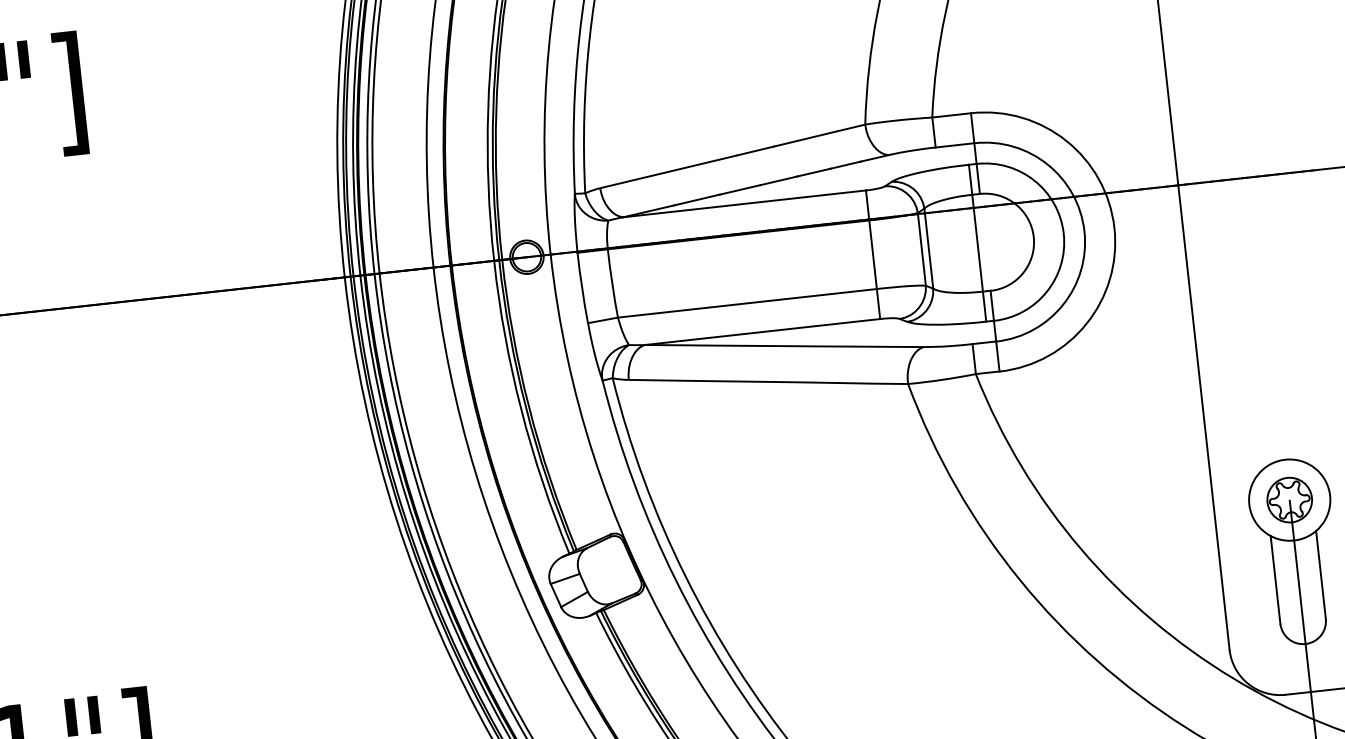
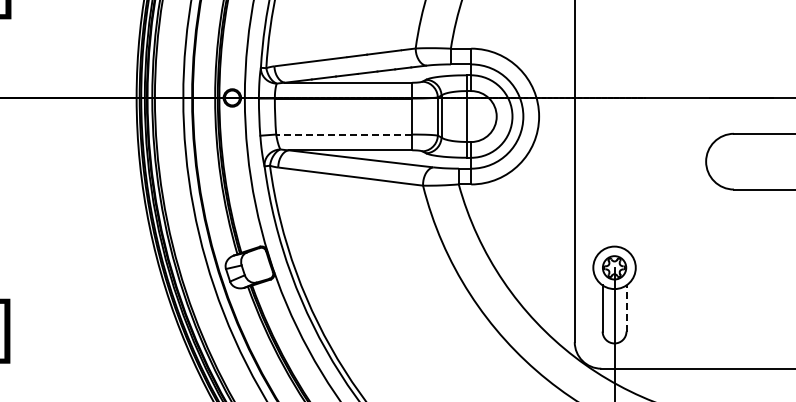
line: (746, 303) -> (343, 134), solid -> dashed
line: (1320, 573) -> (626, 307), solid -> dashed

